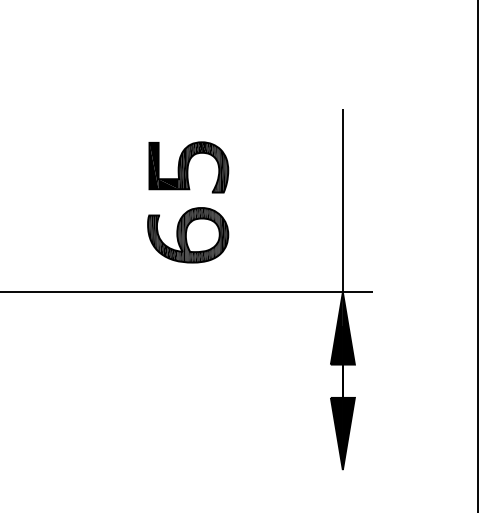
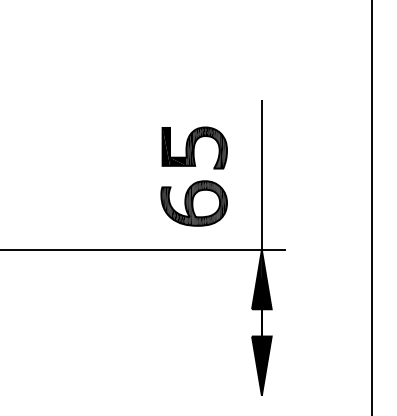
part: (191, 208) -> (196, 181), moved

